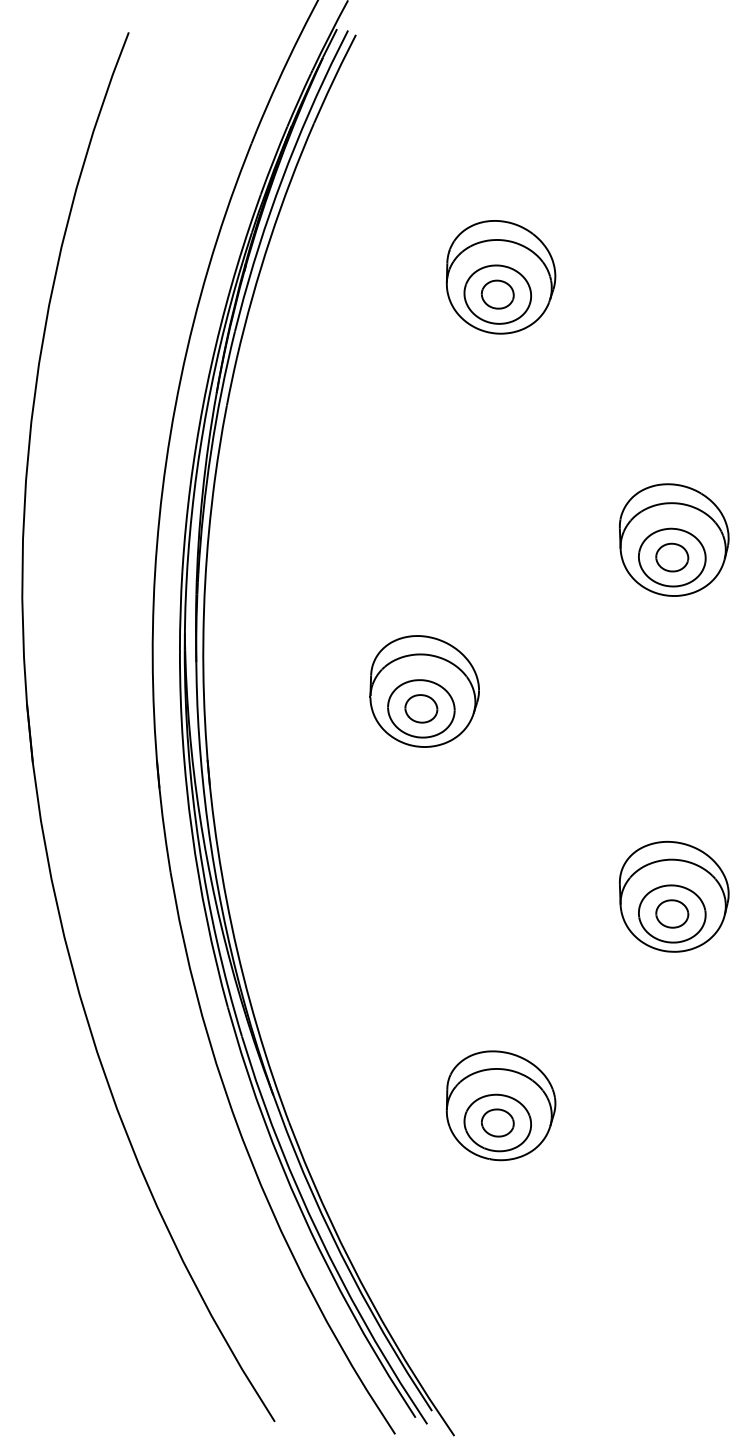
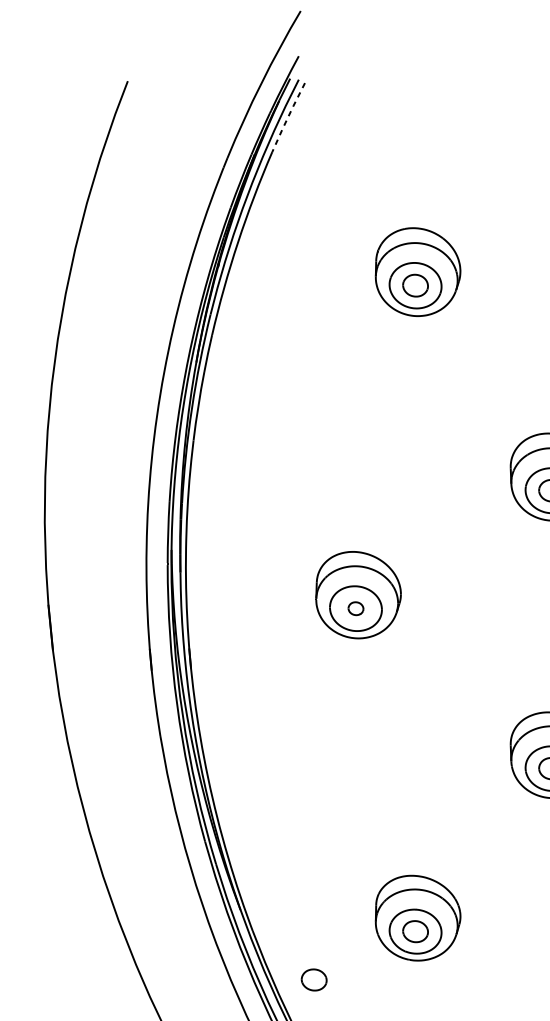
line: (334, 79) -> (288, 117), solid -> dashed
part: (421, 708) -> (356, 608), size x0.6
part: (367, 1184) -> (313, 979), added

